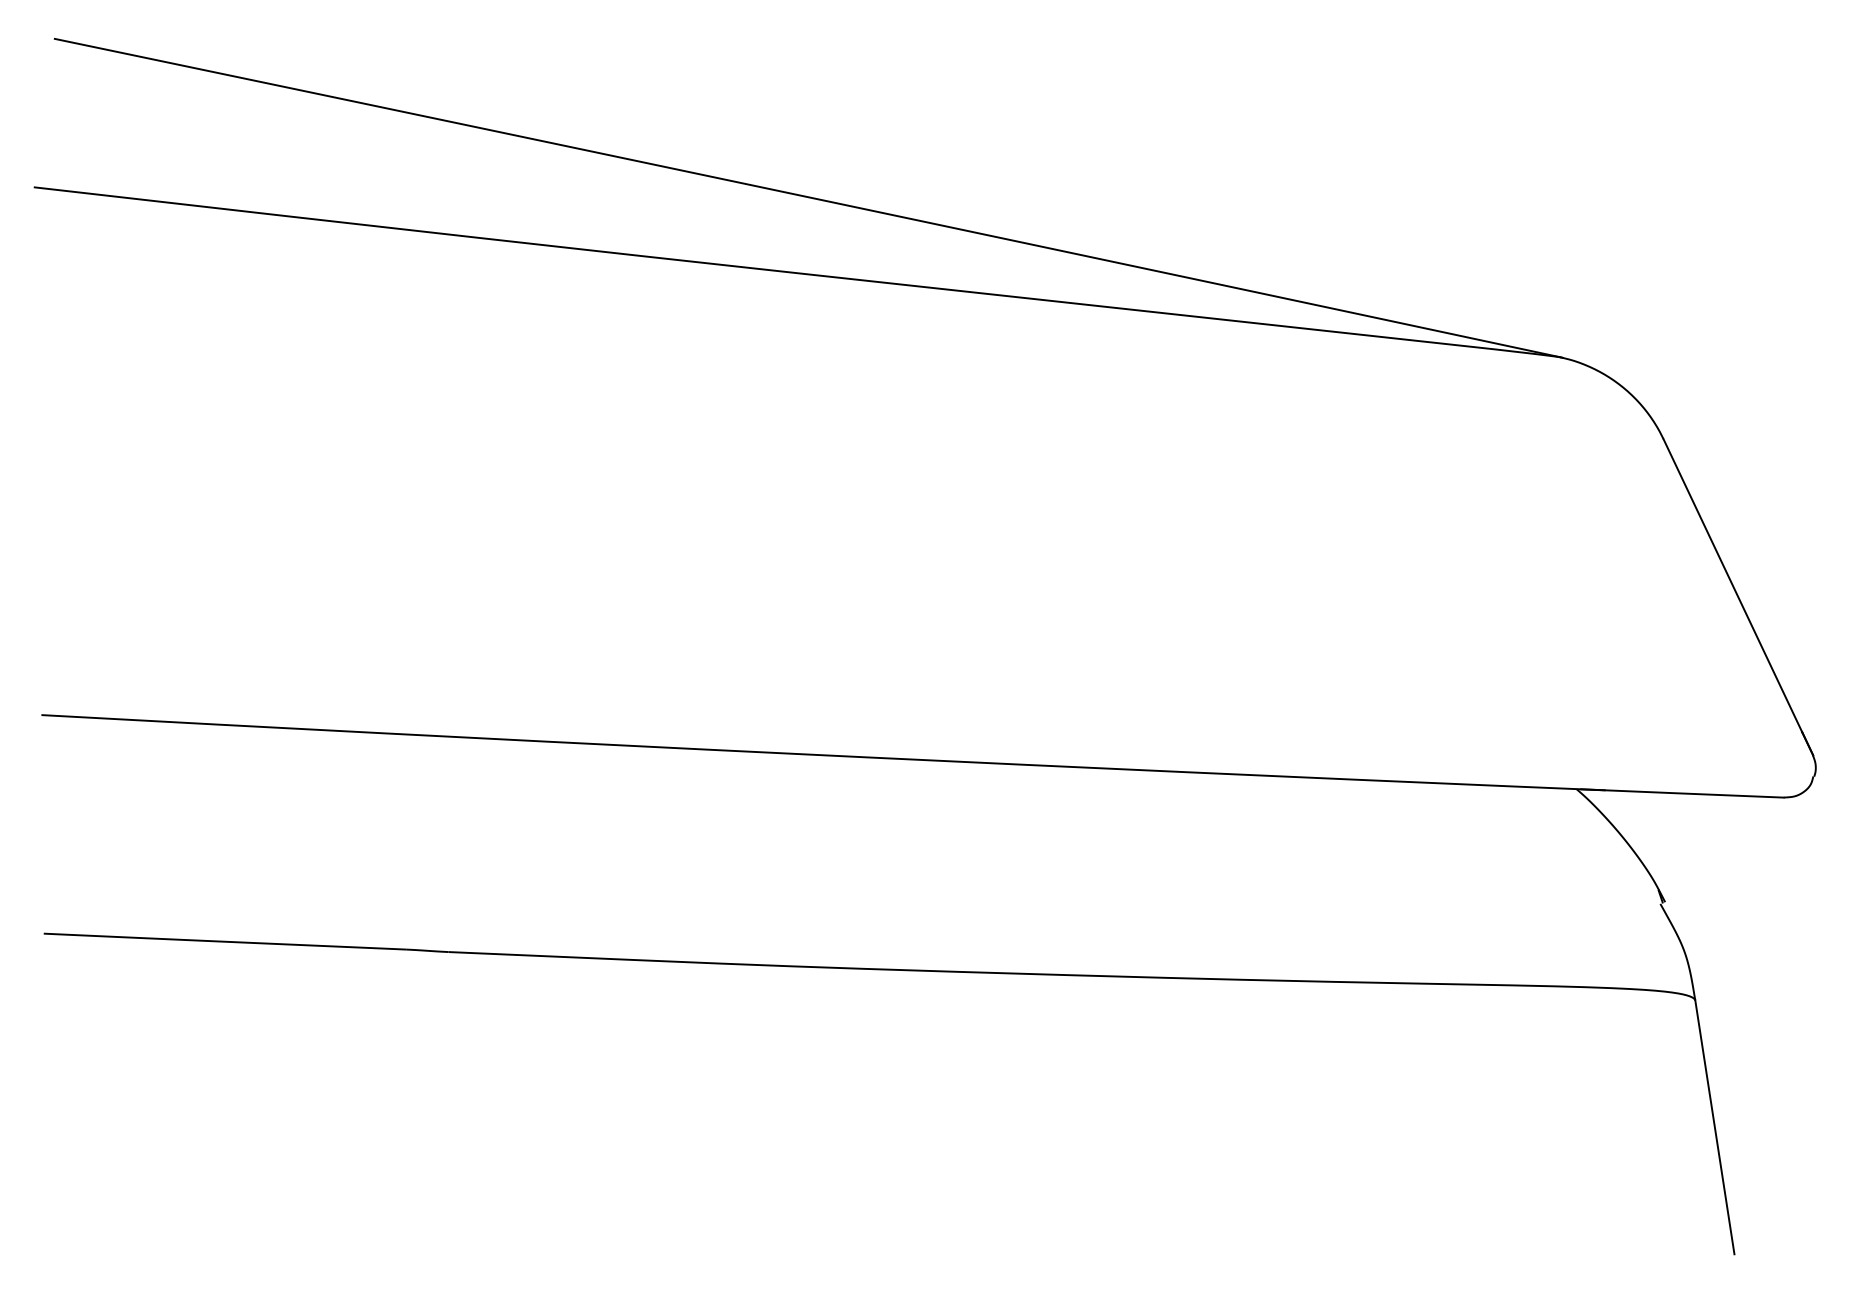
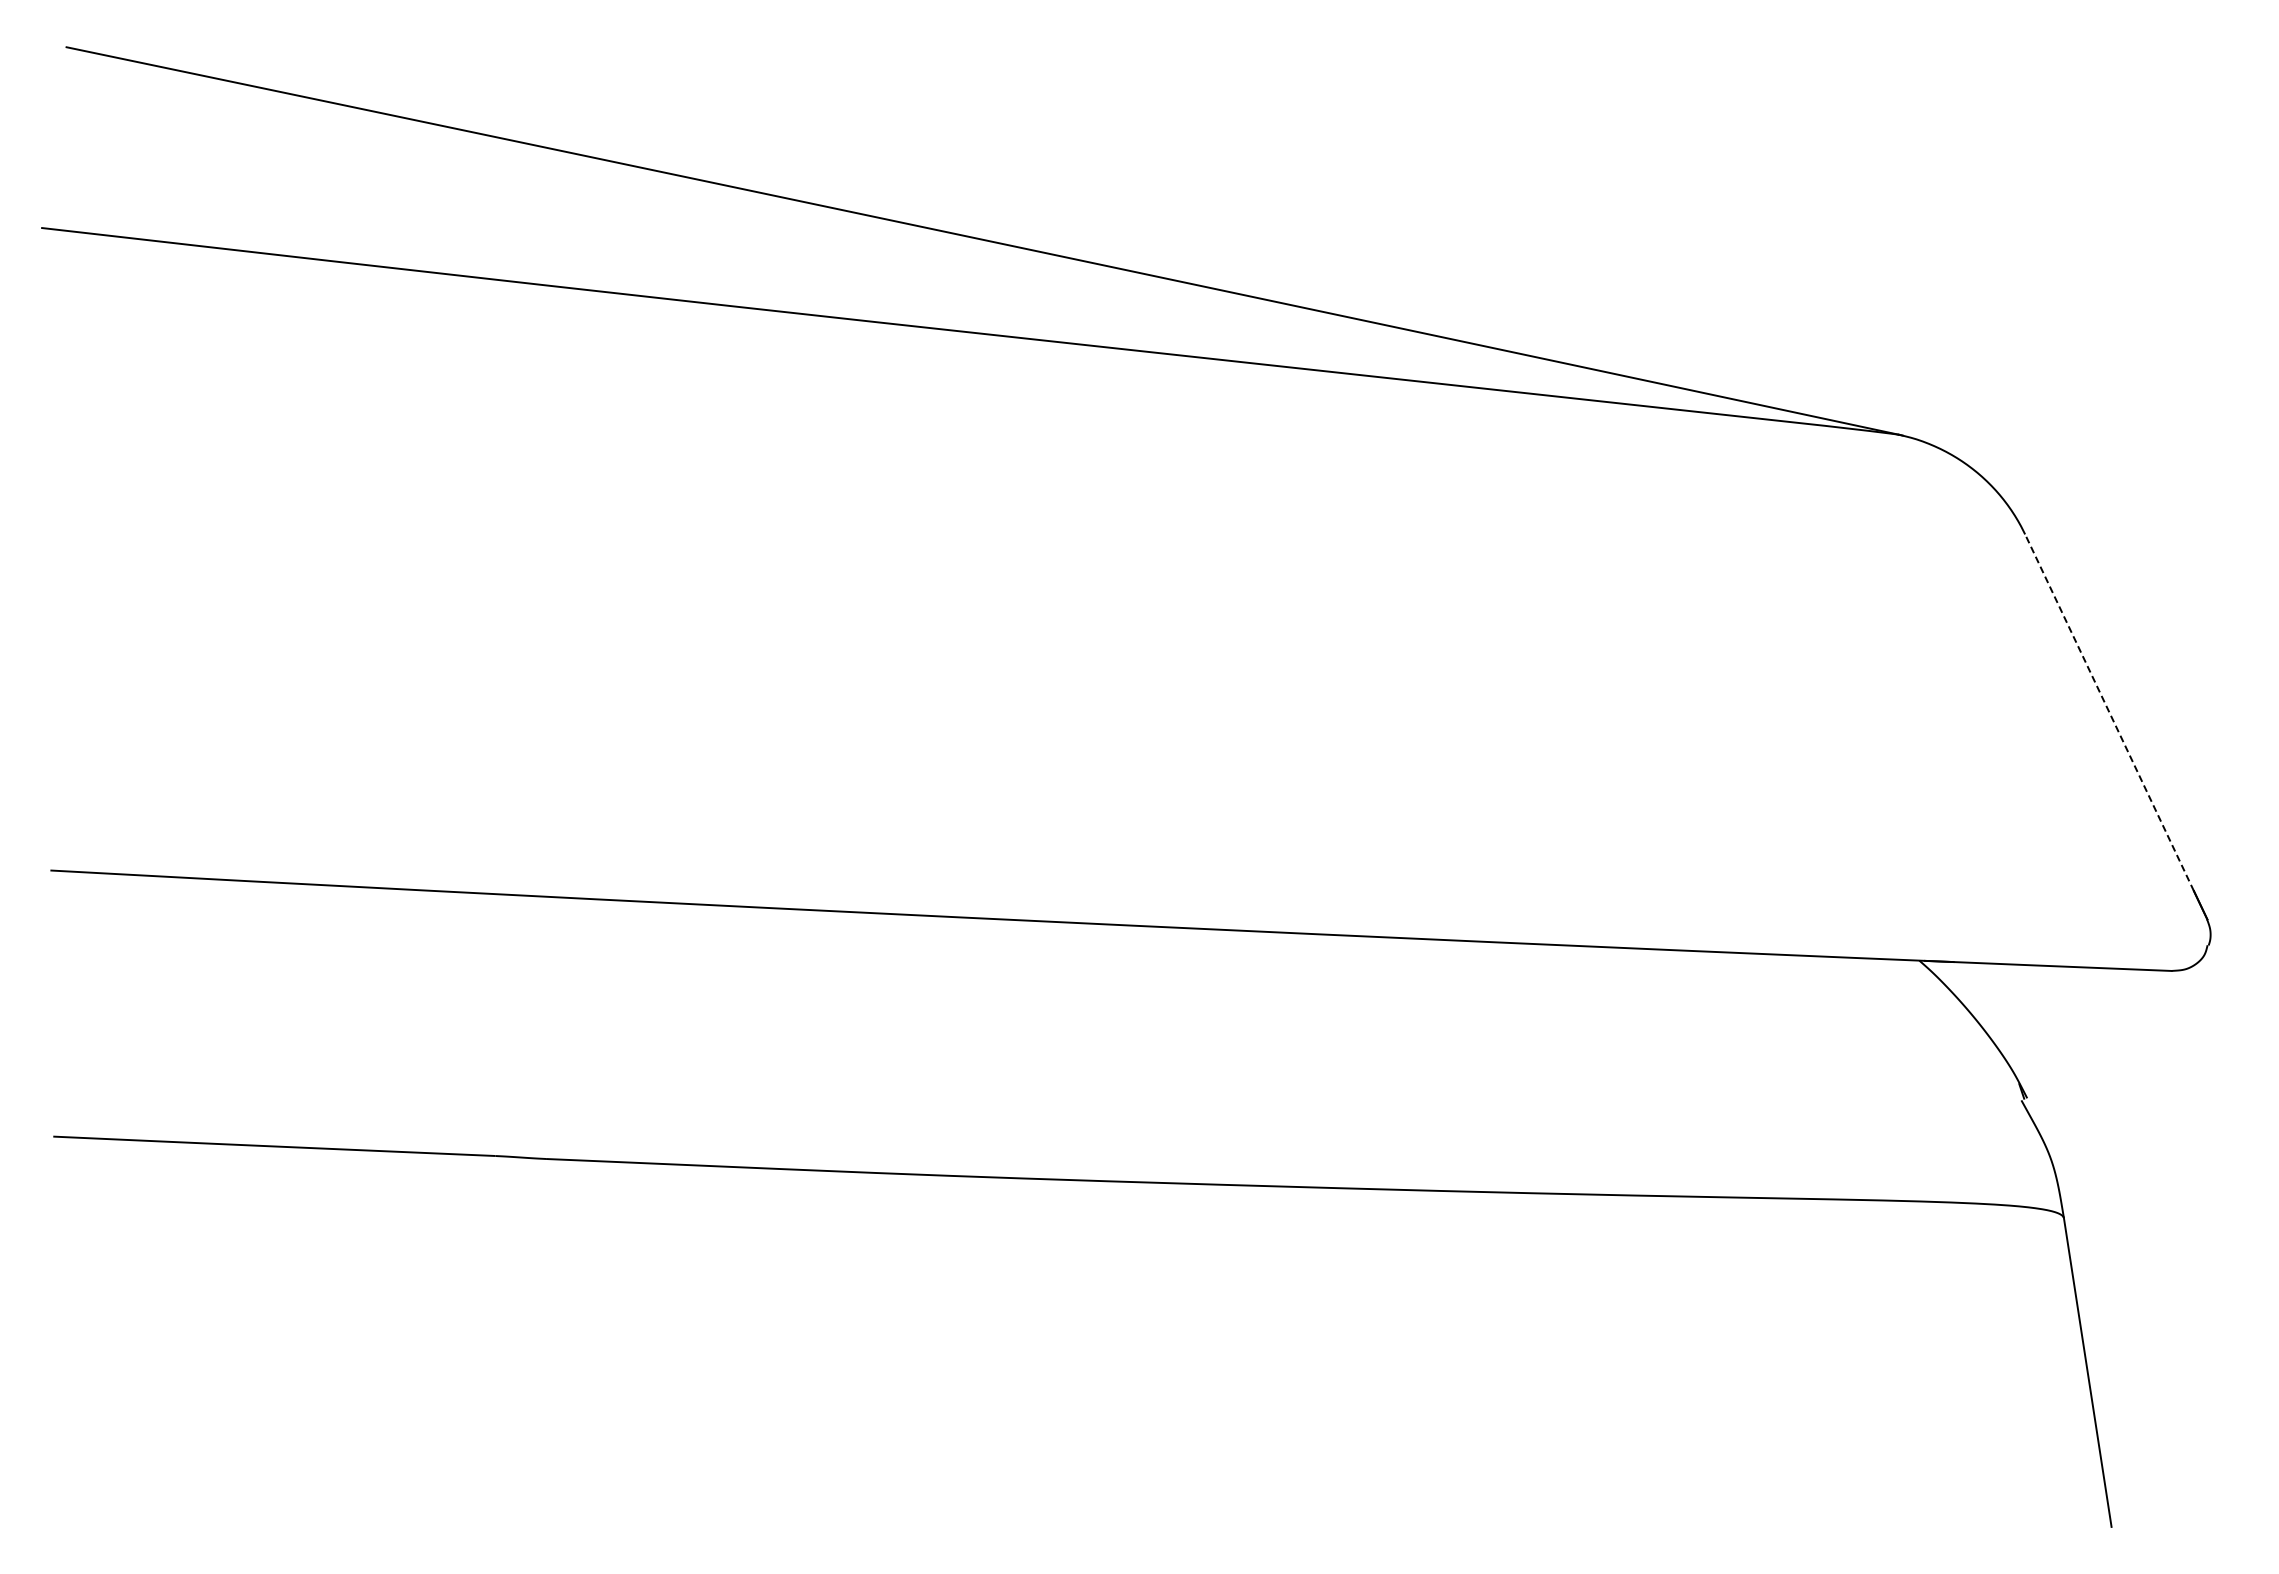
line: (1732, 585) -> (2109, 712), solid -> dashed

